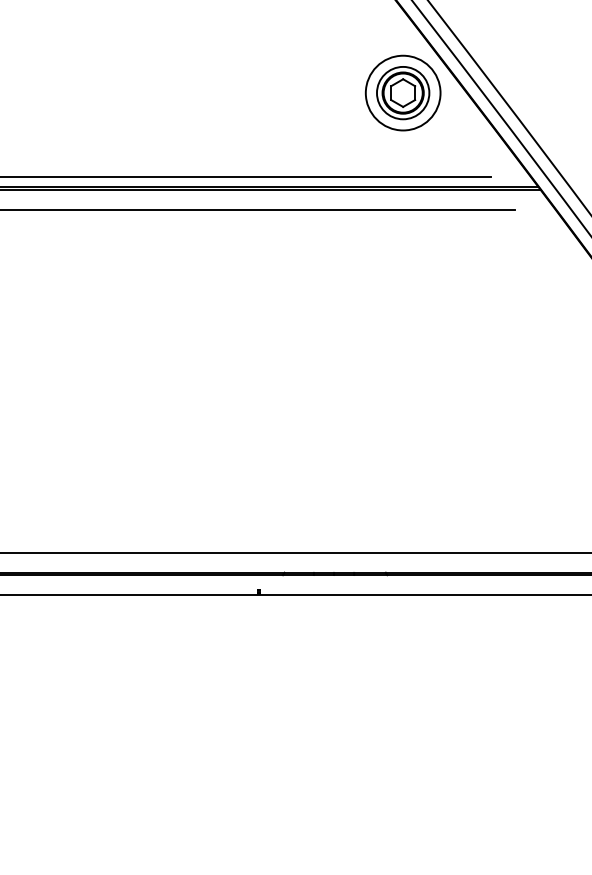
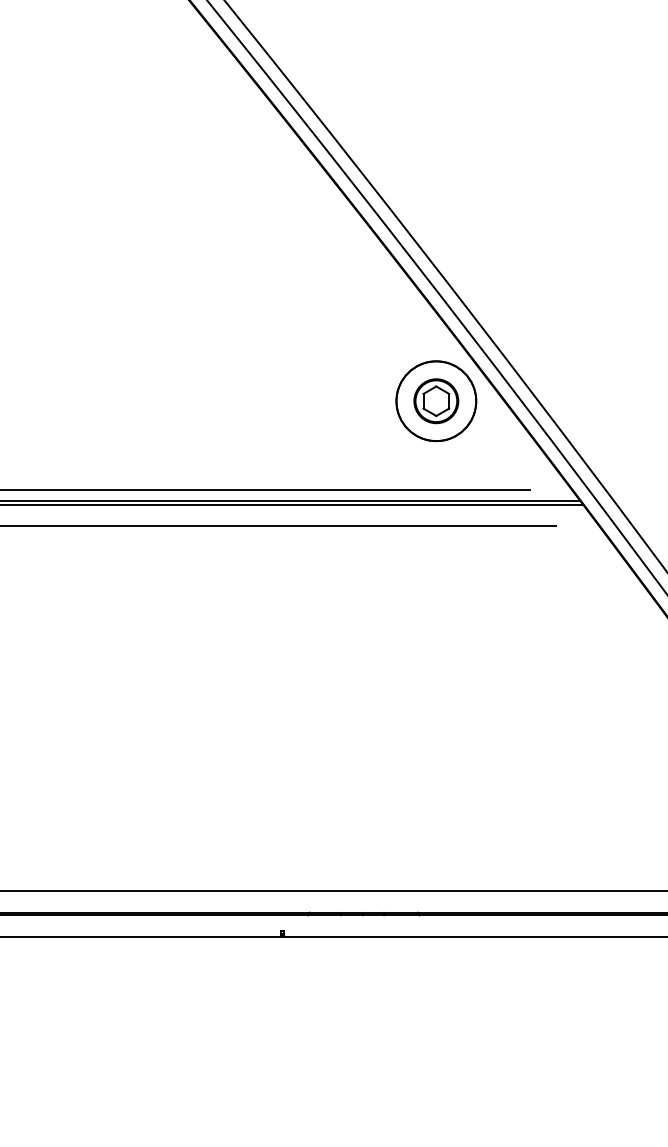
circle: (403, 93) -> (436, 401), size x1.43

